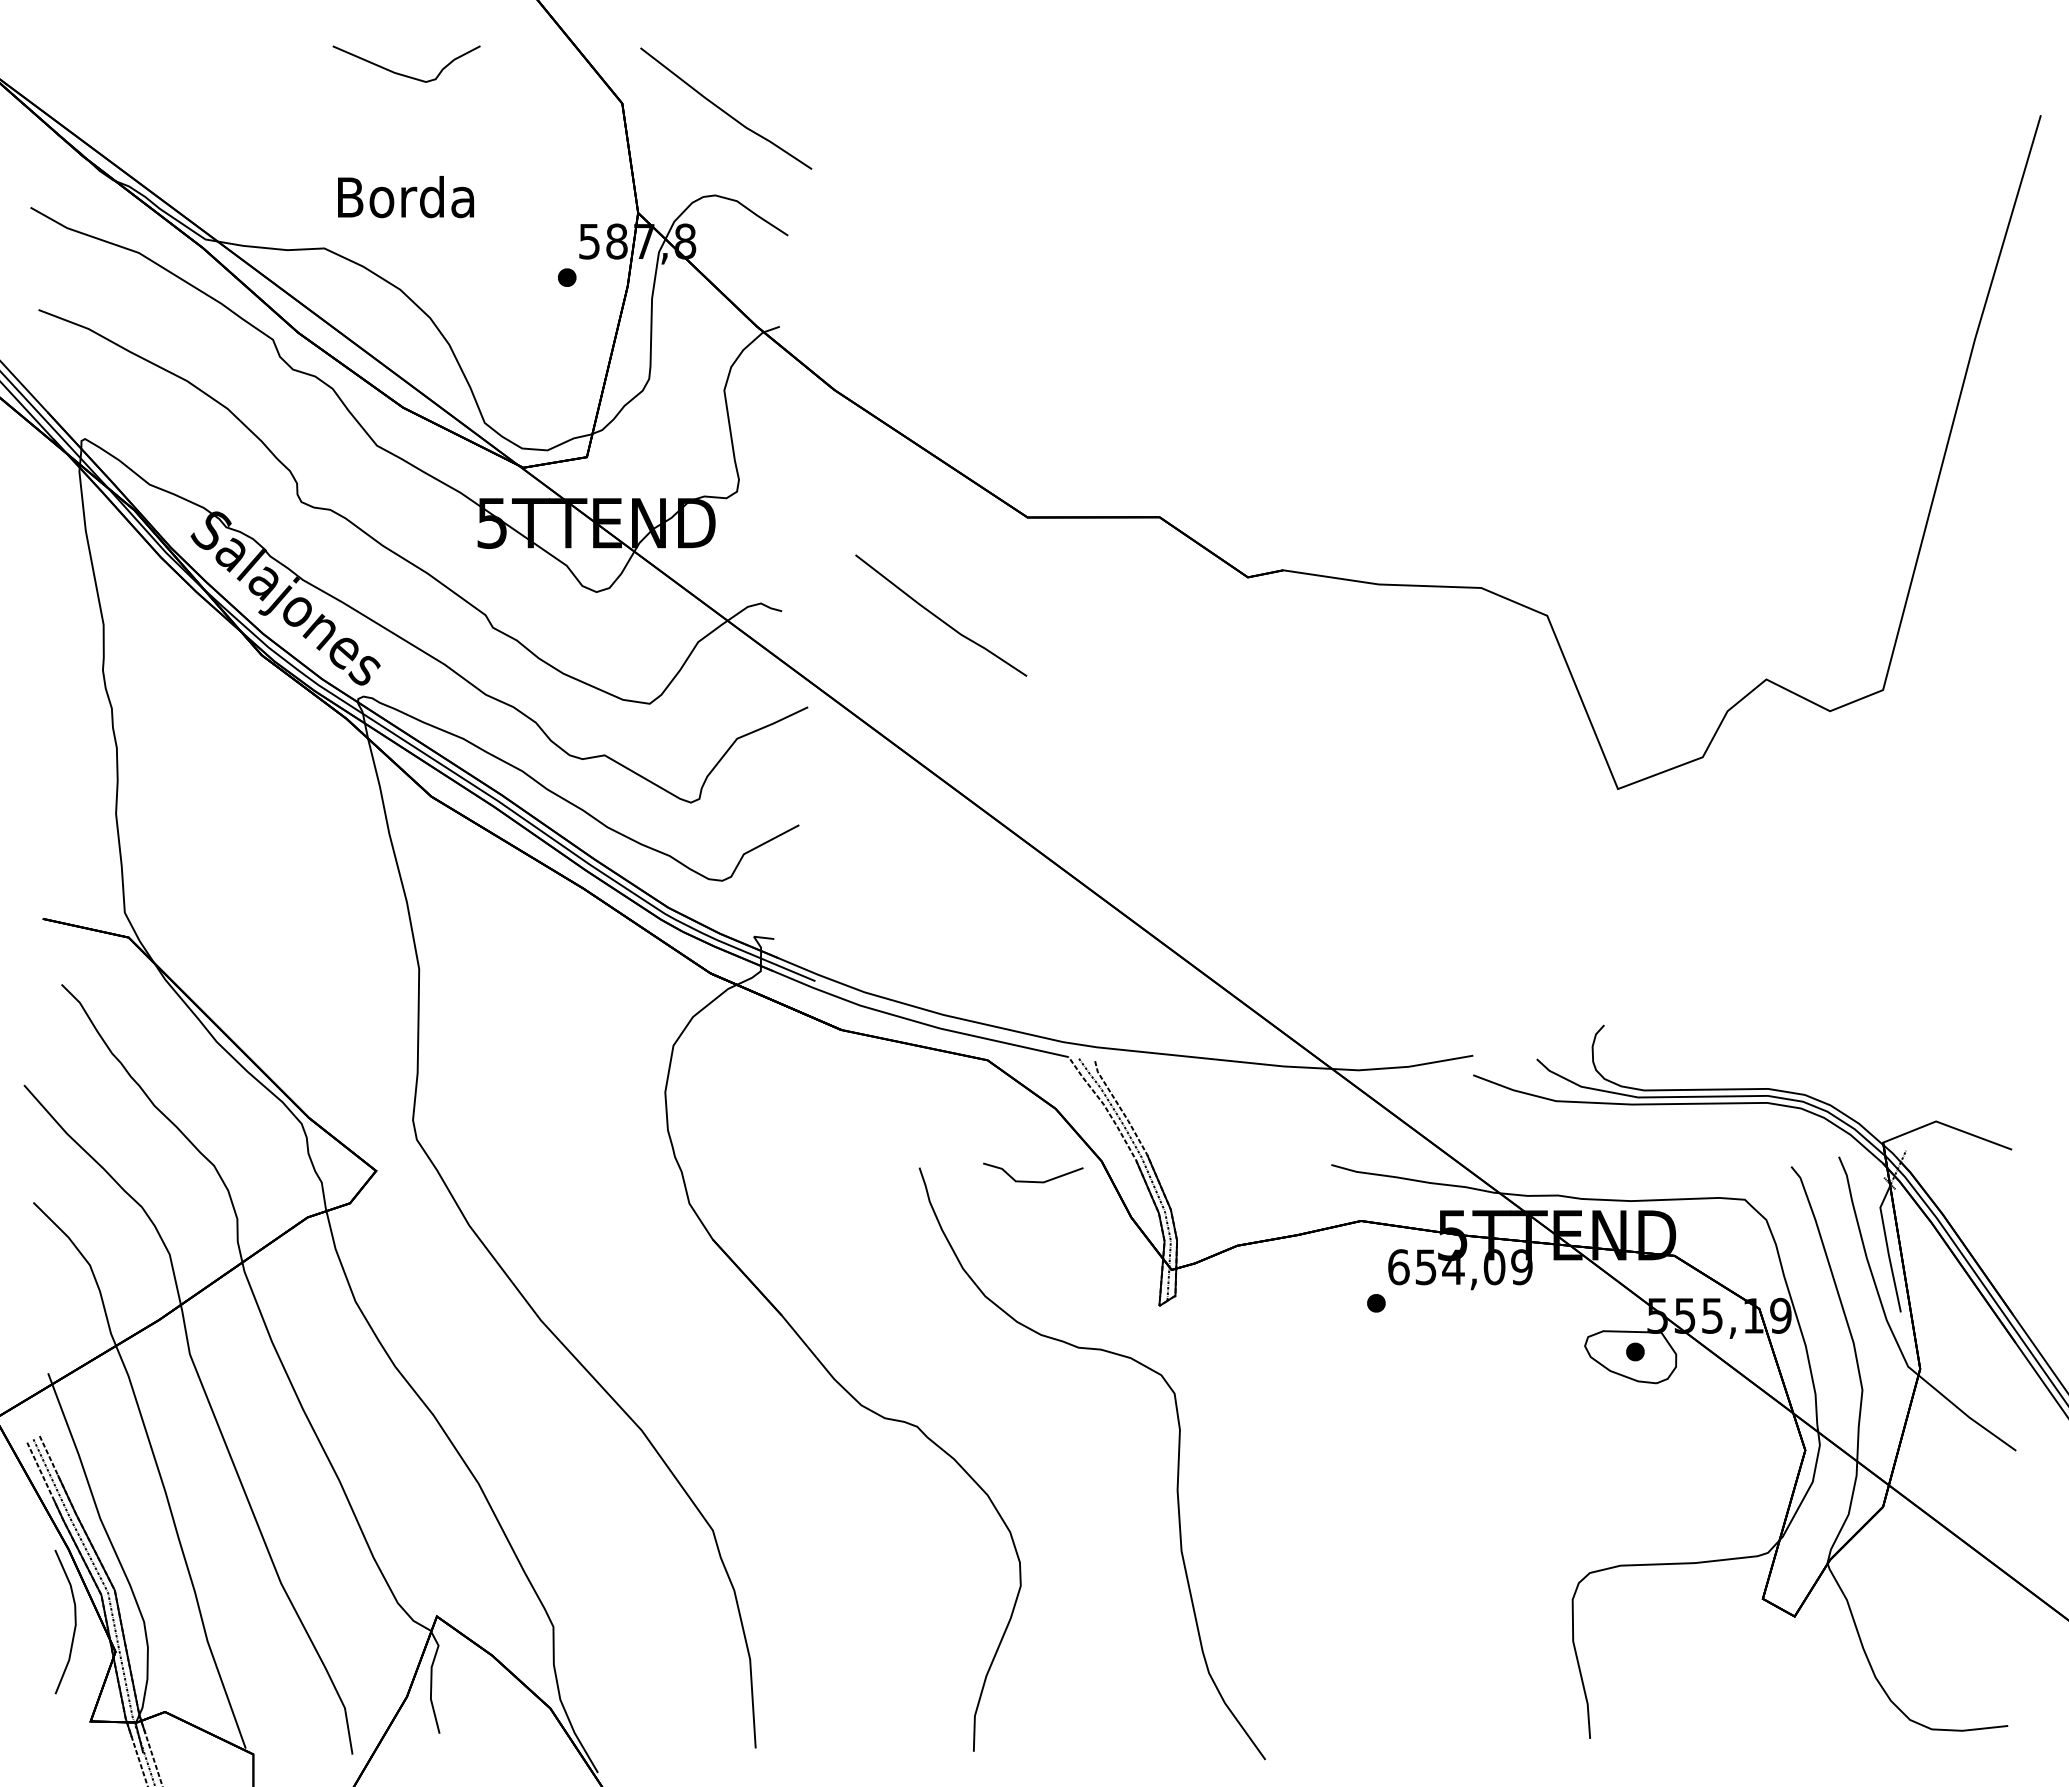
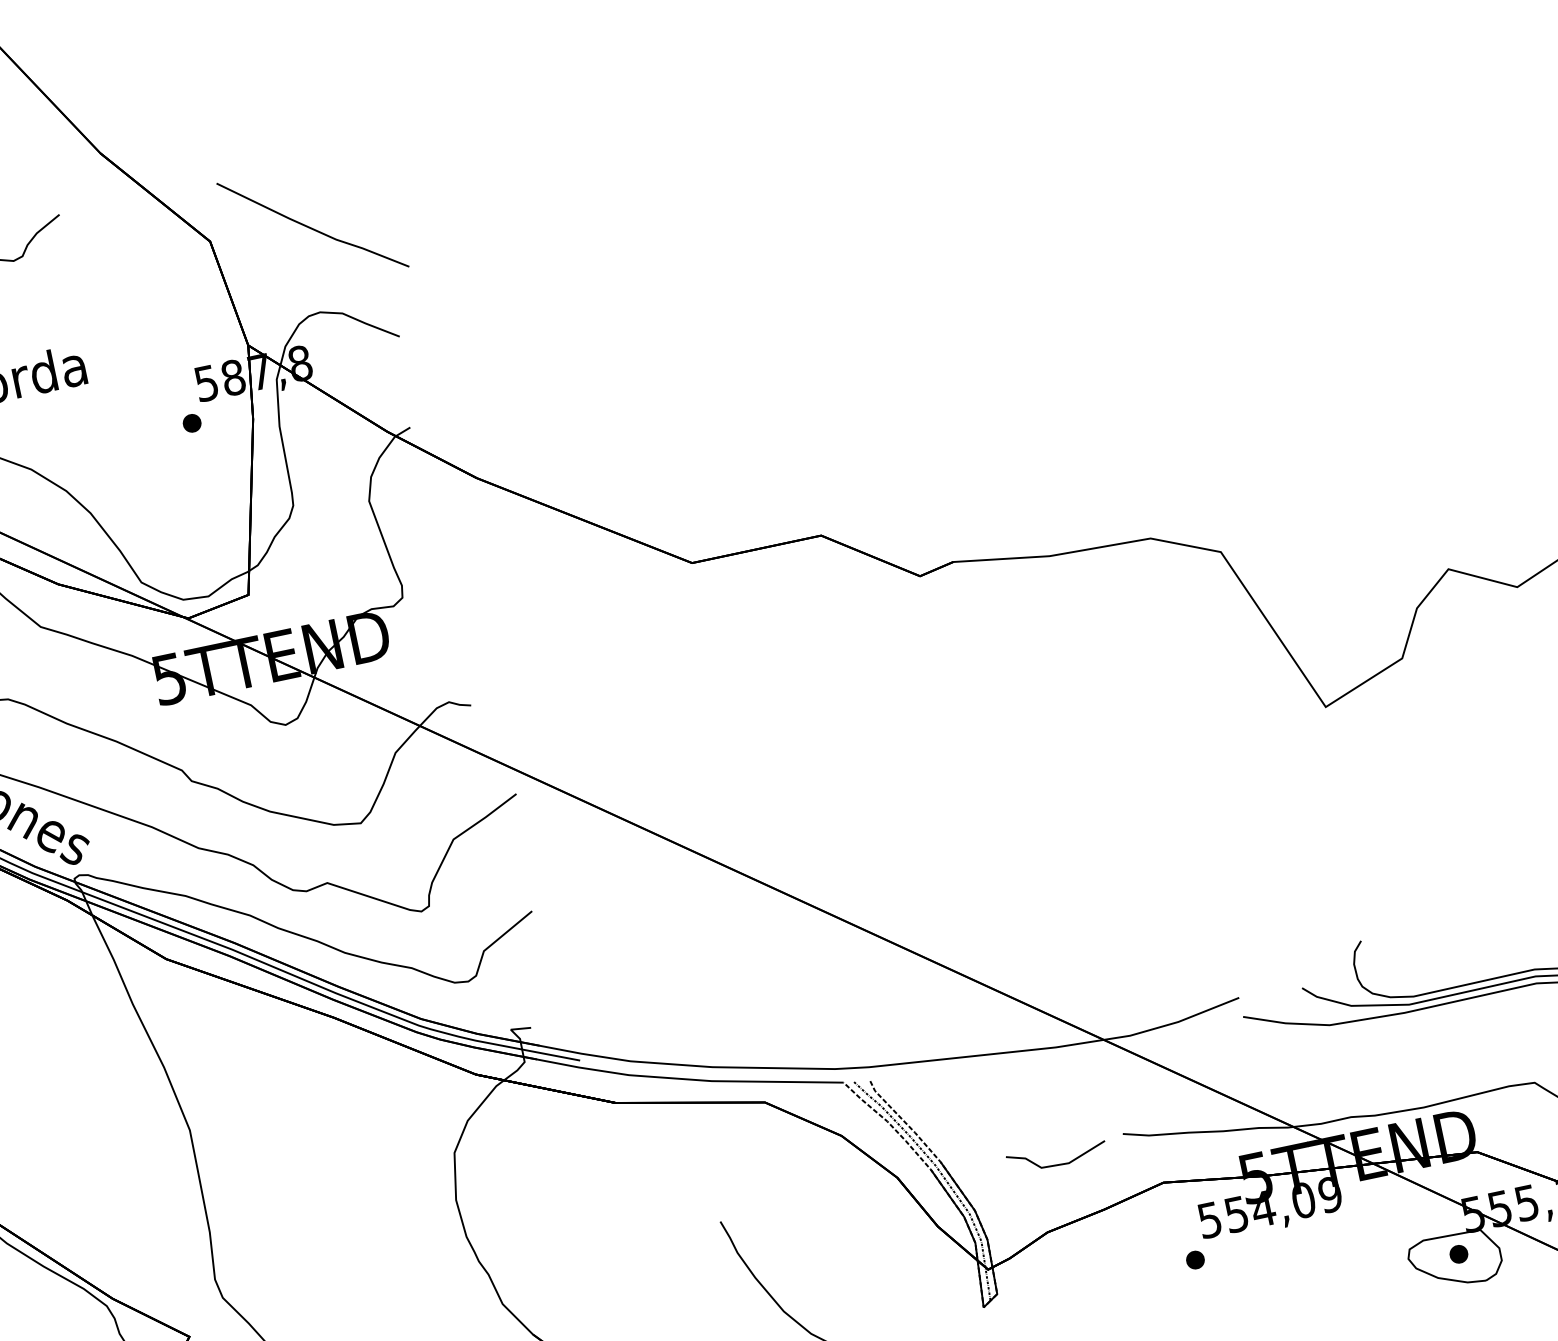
line: (939, 617) -> (626, 679), removed
line: (1033, 1181) -> (1058, 1164), moved
text: (1398, 1267) -> (1209, 1220), 654,09 -> 554,09

